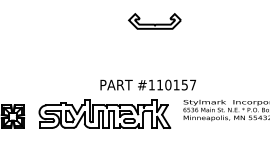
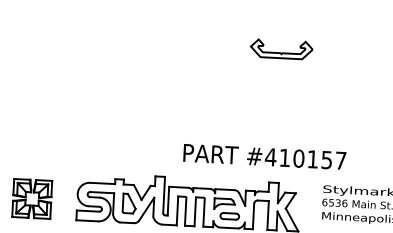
part: (154, 21) -> (280, 49), size x0.7
text: (151, 84) -> (270, 156), #110157 -> #410157

